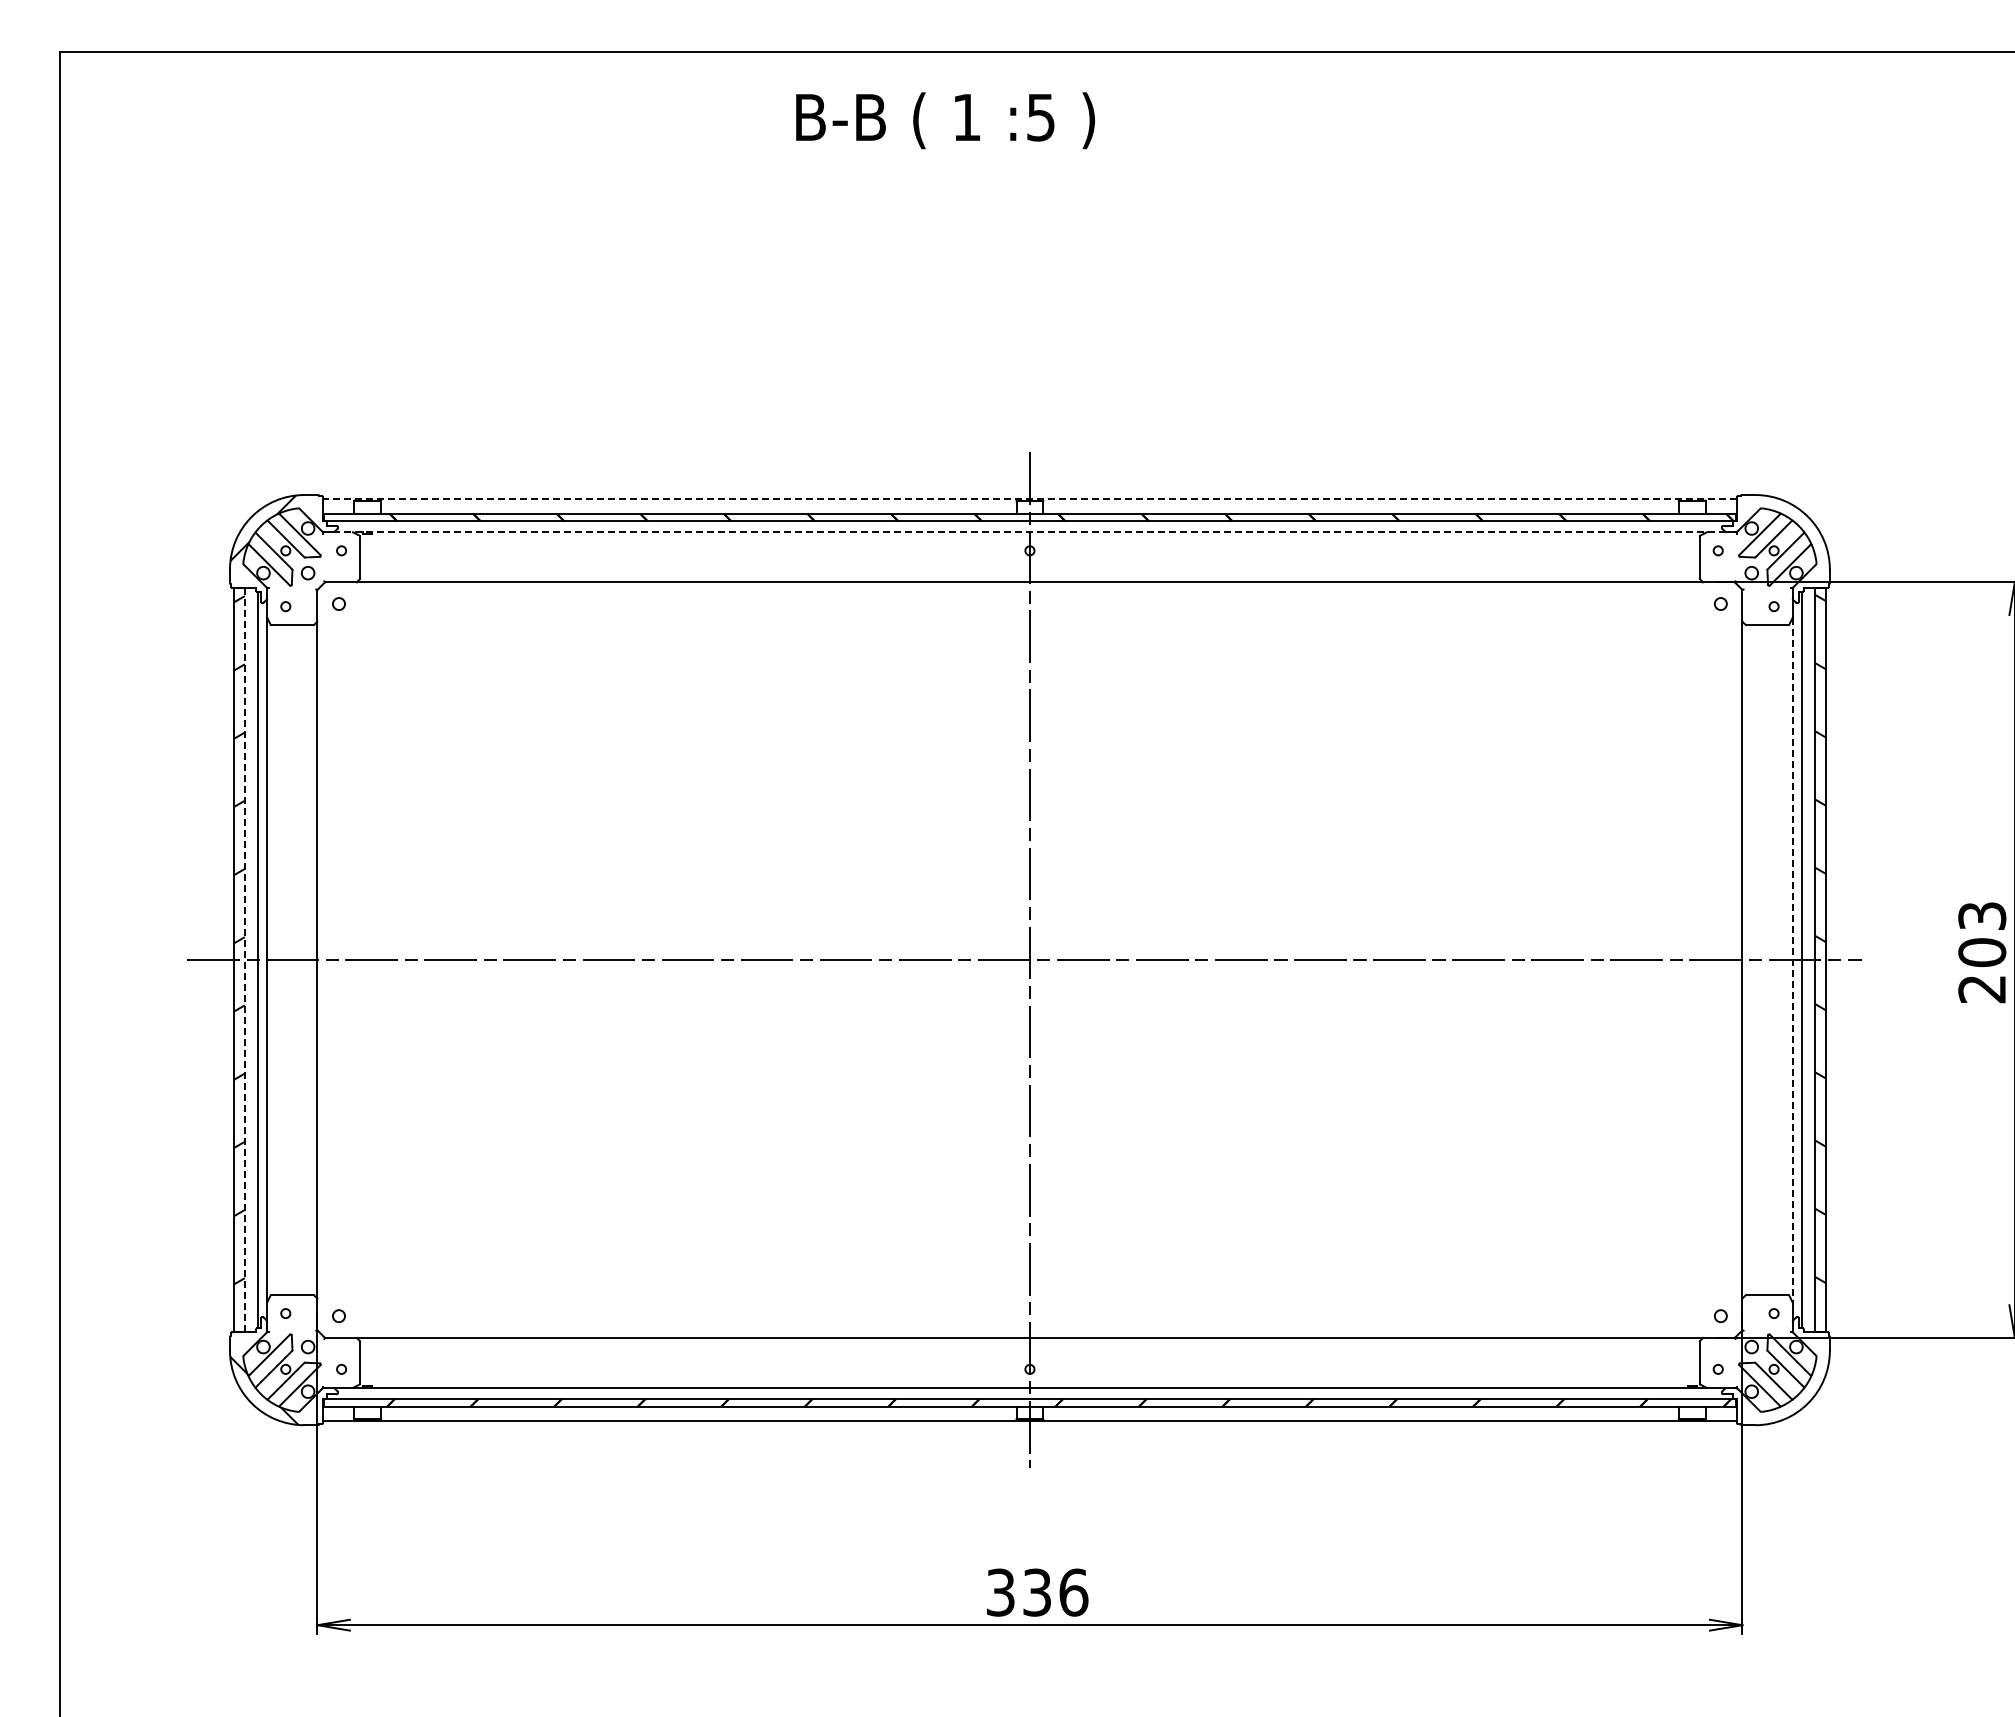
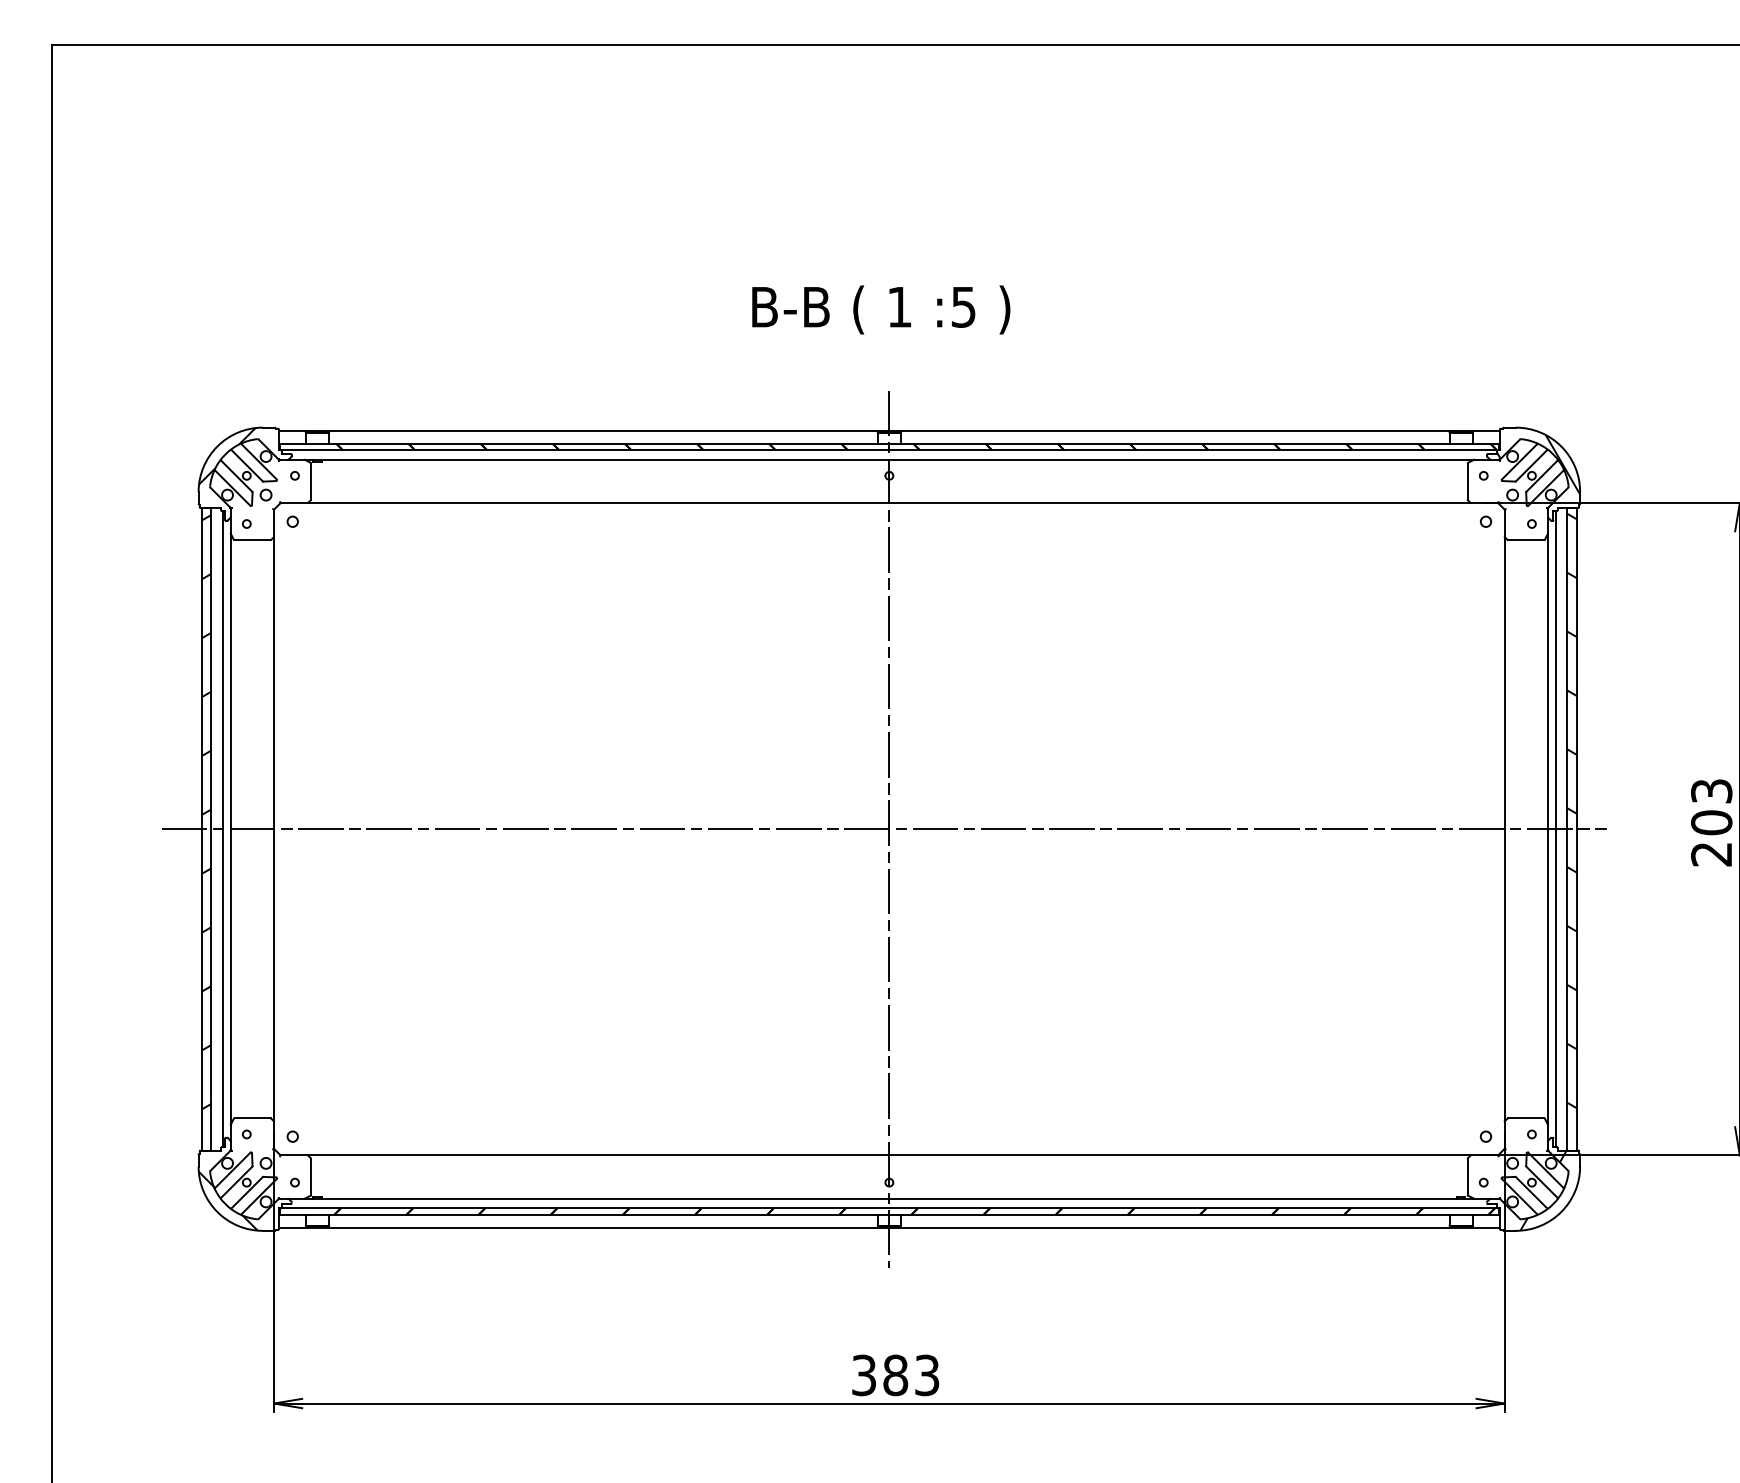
text: (945, 120) -> (881, 309), moved
line: (1029, 498) -> (888, 430), dashed -> solid
line: (1029, 532) -> (888, 459), dashed -> solid
hatch: (1781, 537) -> (1538, 464), added
line: (244, 959) -> (211, 828), dashed -> solid
line: (1792, 960) -> (1547, 829), dashed -> solid
hatch: (1787, 1378) -> (1543, 1190), added
text: (1055, 1592) -> (911, 1375), 336 -> 383

